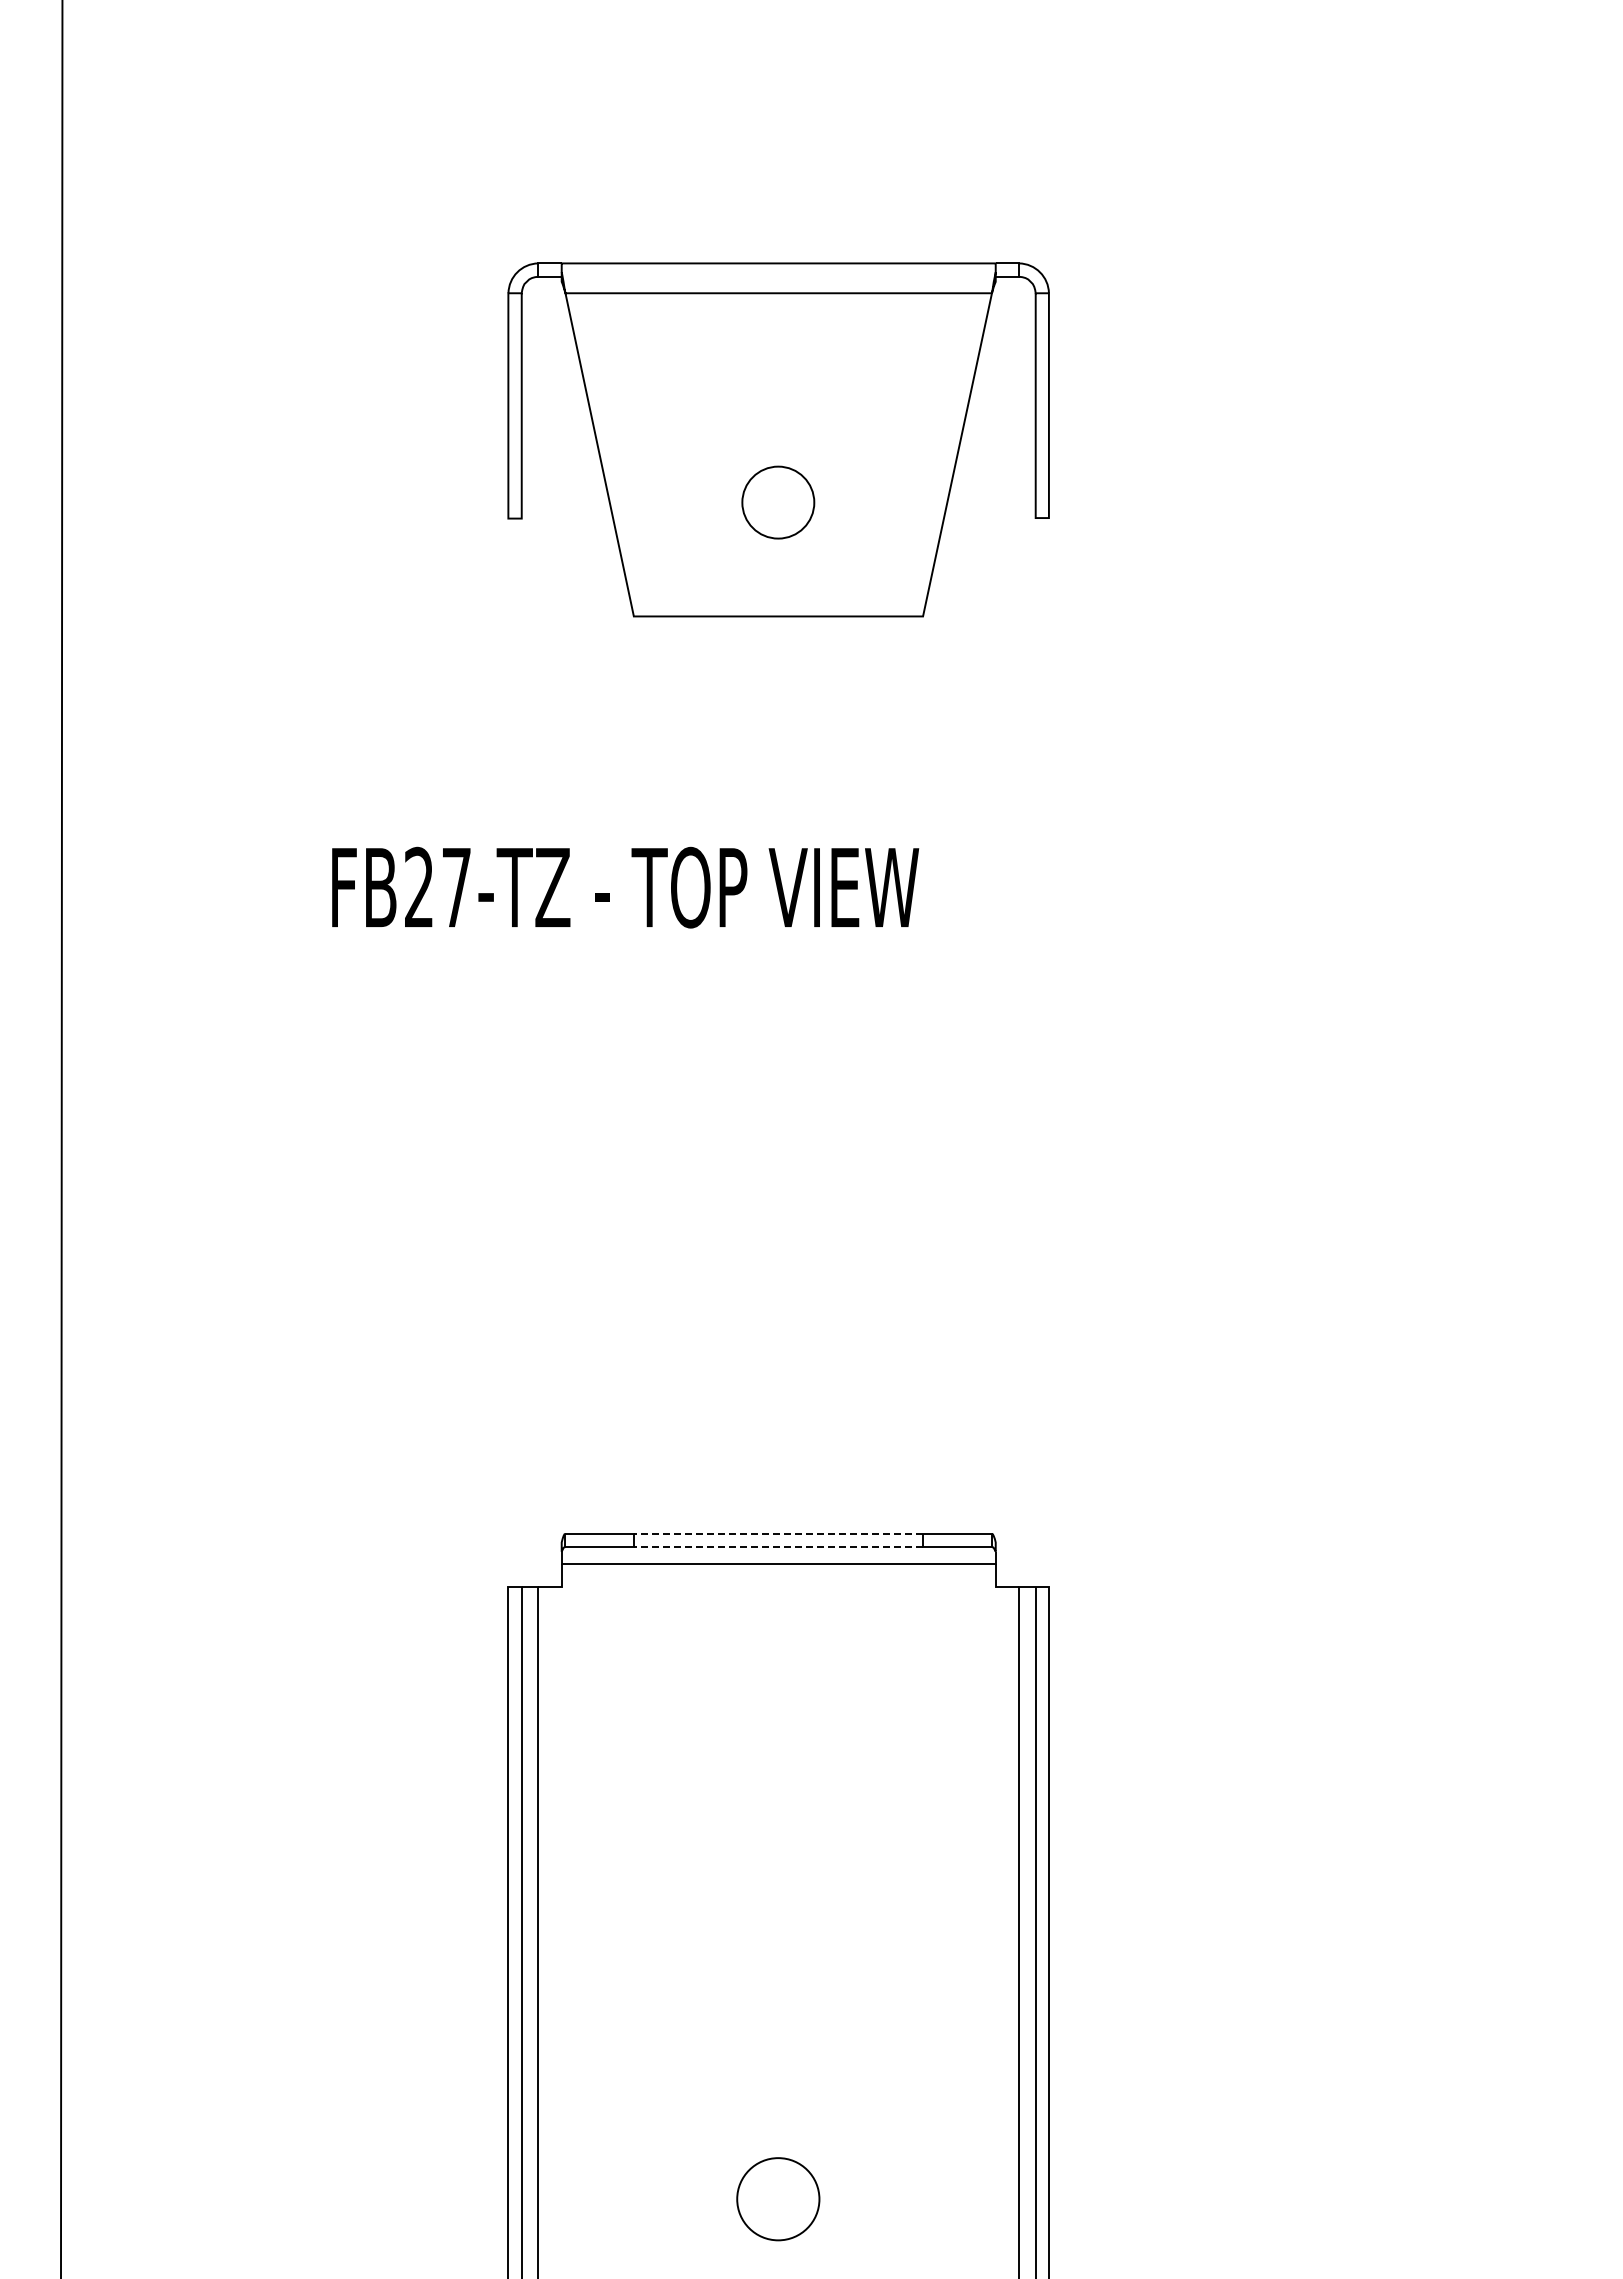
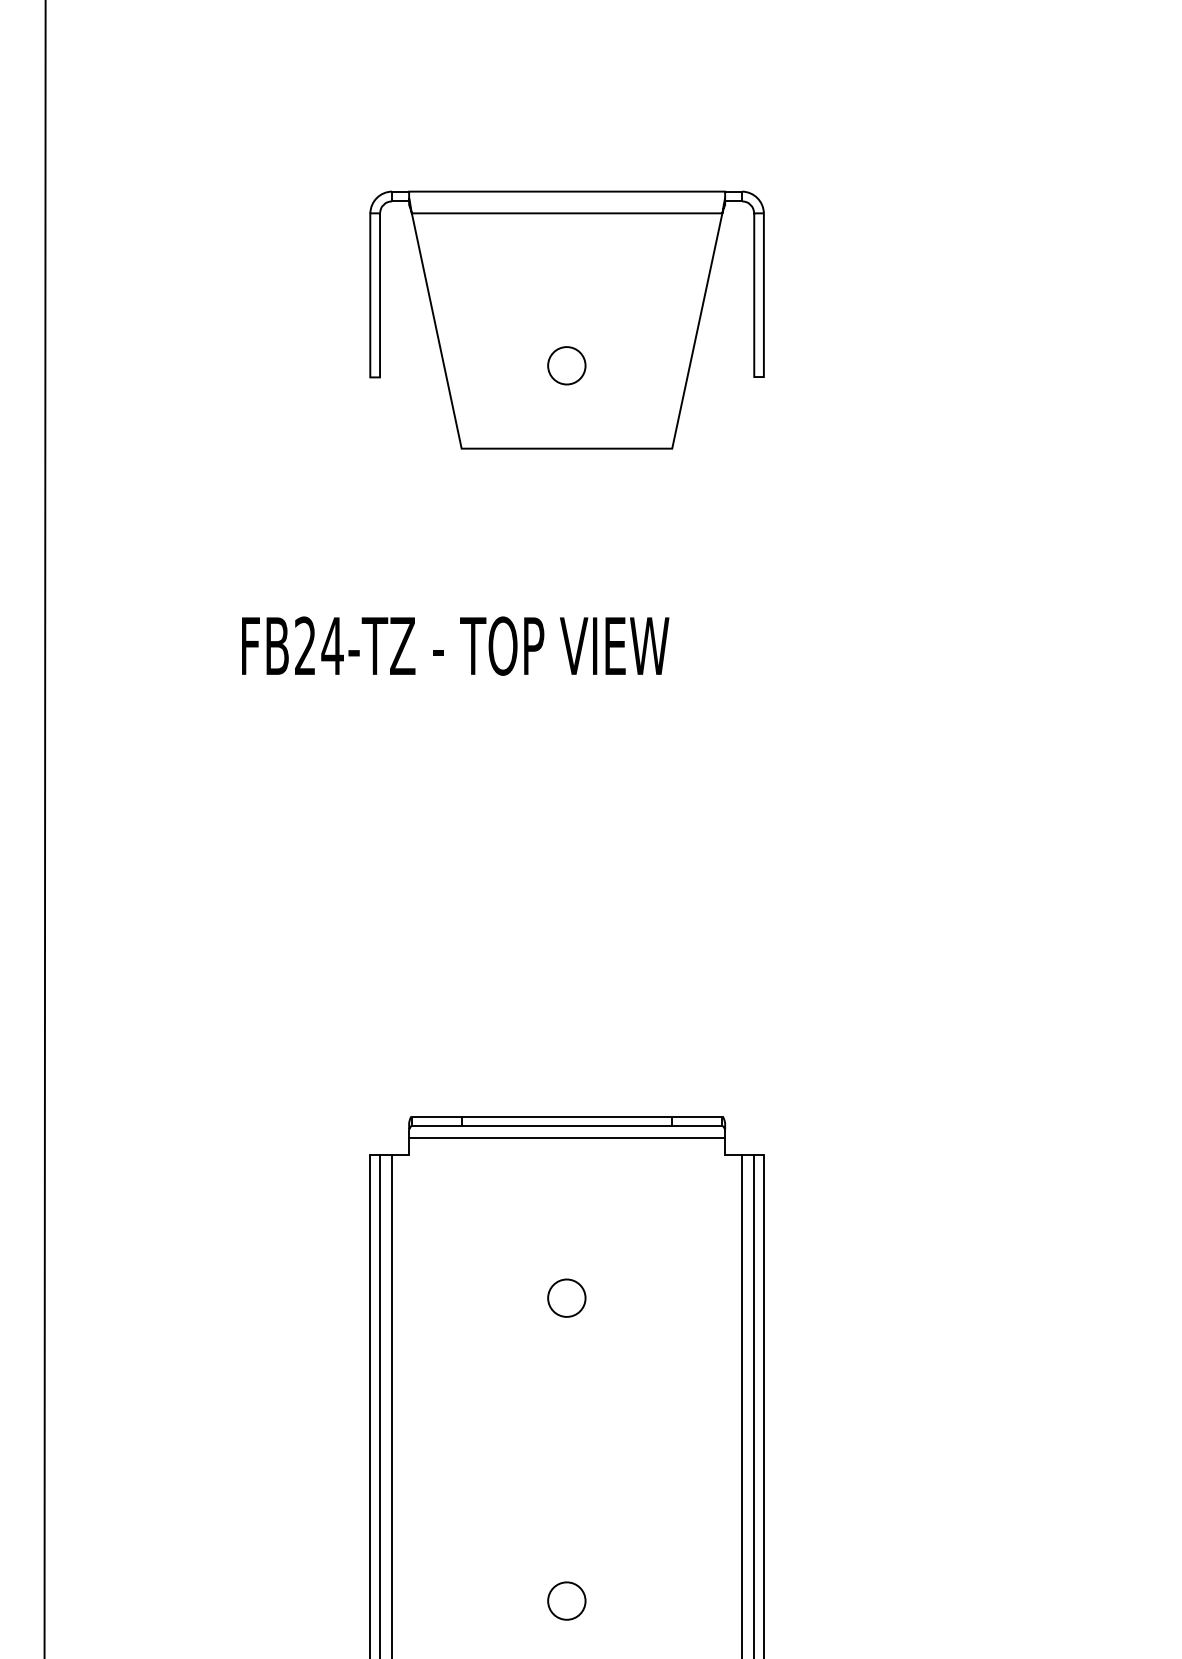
circle: (778, 502) -> (566, 365), size x0.71
text: (456, 887) -> (332, 646), FB27-TZ -> FB24-TZ
line: (778, 1533) -> (566, 1116), dashed -> solid
line: (778, 1547) -> (566, 1126), dashed -> solid
circle: (777, 1782) -> (566, 1297), added
circle: (778, 2198) -> (566, 1600), size x0.62

